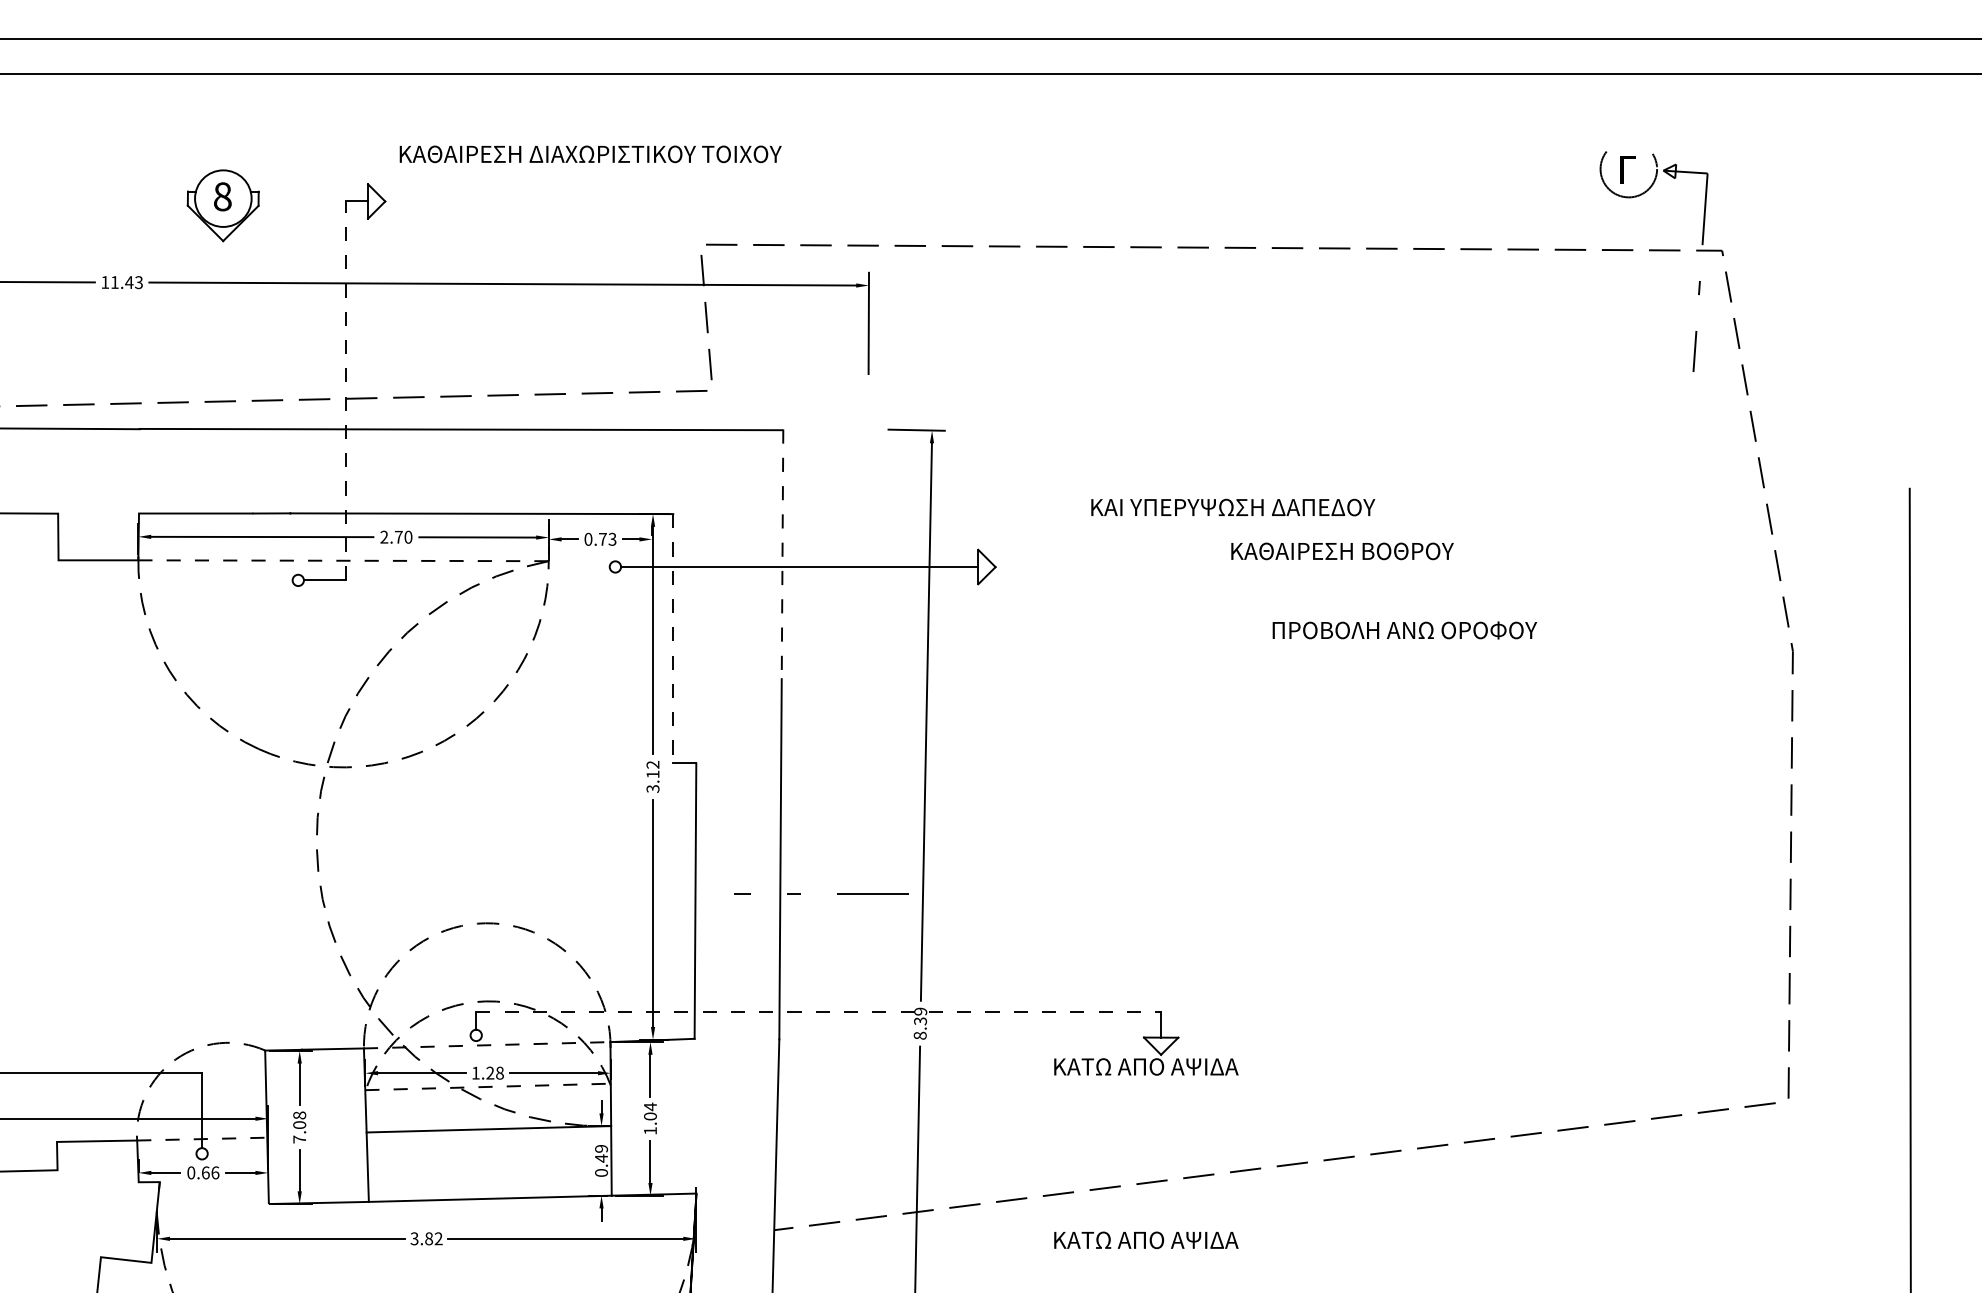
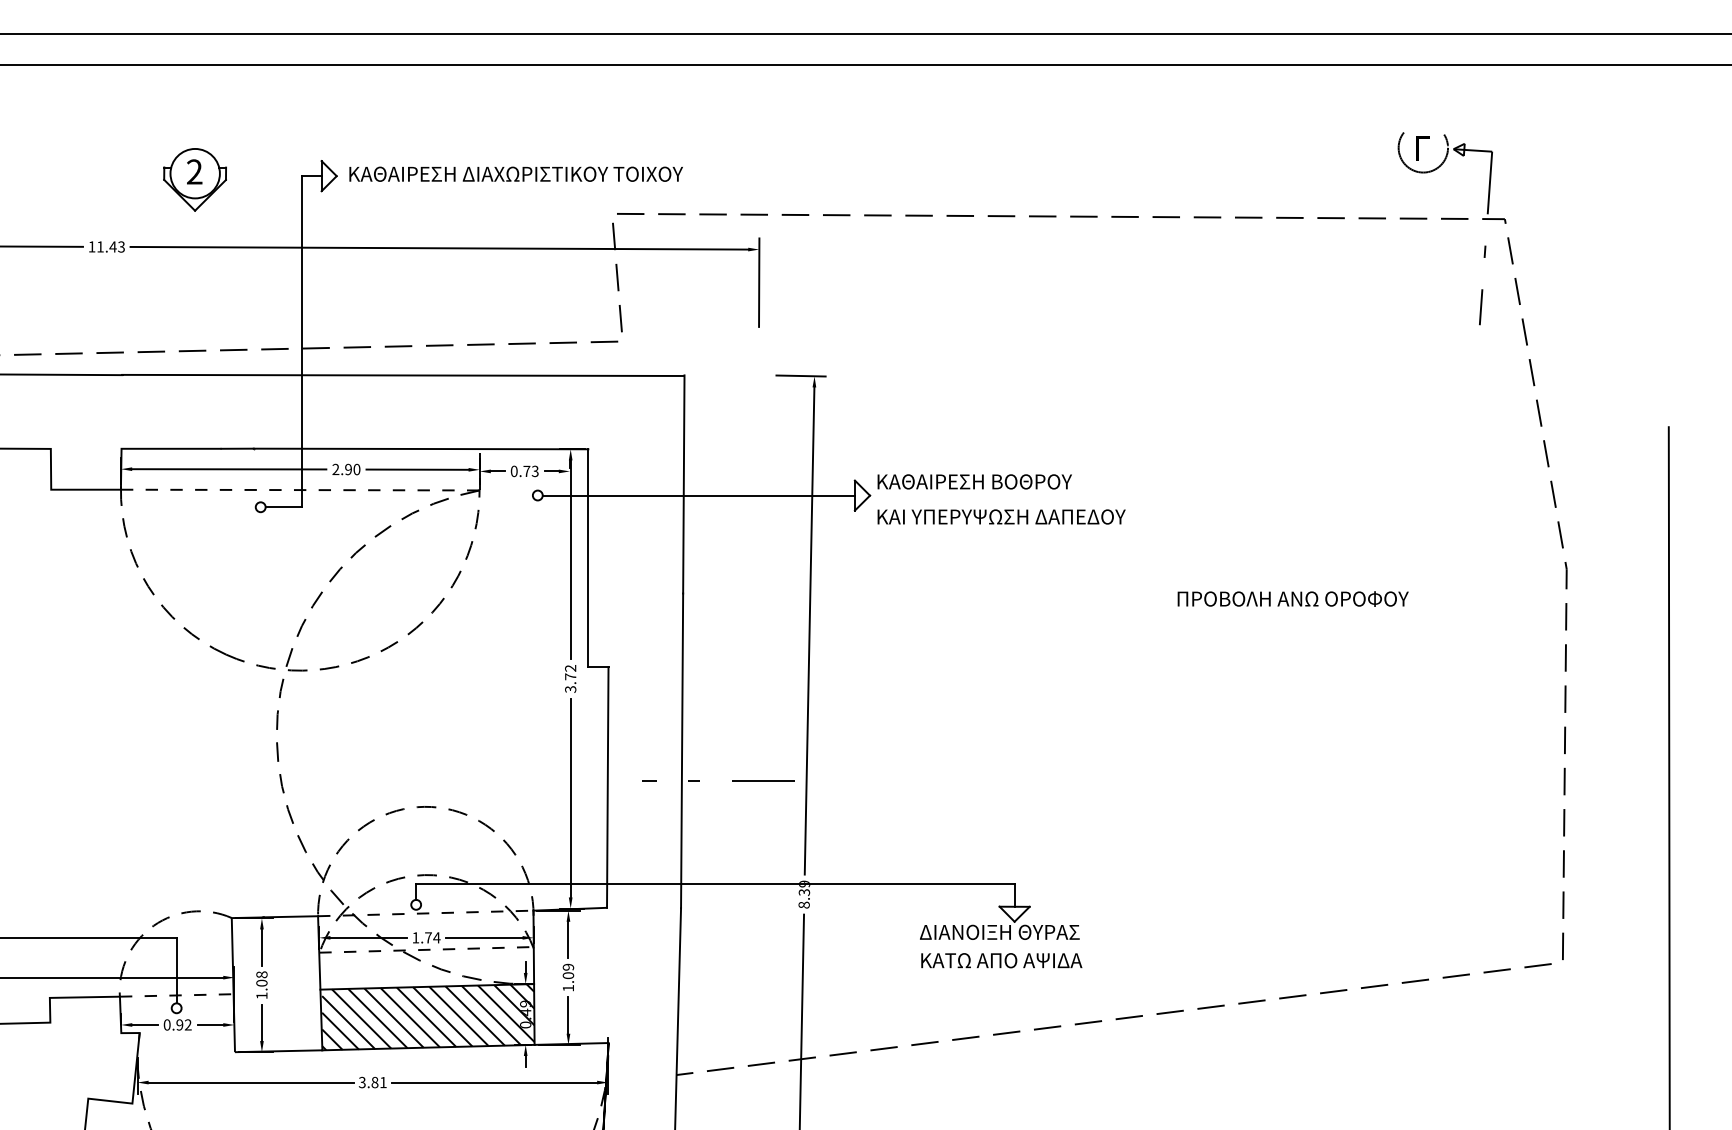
text: (590, 154) -> (516, 174), moved
text: (222, 196) -> (194, 171), 8 -> 2
line: (345, 390) -> (301, 341), dashed -> solid
text: (1233, 507) -> (1001, 516), moved
text: (398, 536) -> (348, 468), 2.70 -> 2.90
text: (1342, 551) -> (974, 481), moved
line: (782, 554) -> (683, 484), dashed -> solid
text: (1404, 630) -> (1292, 599), moved
line: (673, 638) -> (588, 558), dashed -> solid
text: (652, 774) -> (570, 676), 3.12 -> 3.72
line: (818, 1011) -> (715, 883), dashed -> solid
text: (1145, 1066) -> (1001, 931), ΚΑΤΩ ΑΠΟ ΑΨΙΔΑ -> ΔΙΑΝΟΙΞΗ ΘΥΡΑΣ
text: (495, 1072) -> (433, 937), 1.28 -> 1.74
text: (650, 1106) -> (568, 966), 1.04 -> 1.09
text: (299, 1139) -> (261, 995), 7.08 -> 1.08
hatch: (489, 1163) -> (427, 1016), added
text: (210, 1172) -> (183, 1024), 0.66 -> 0.92
text: (438, 1238) -> (383, 1082), 3.82 -> 3.81
text: (1146, 1240) -> (1001, 960), moved

